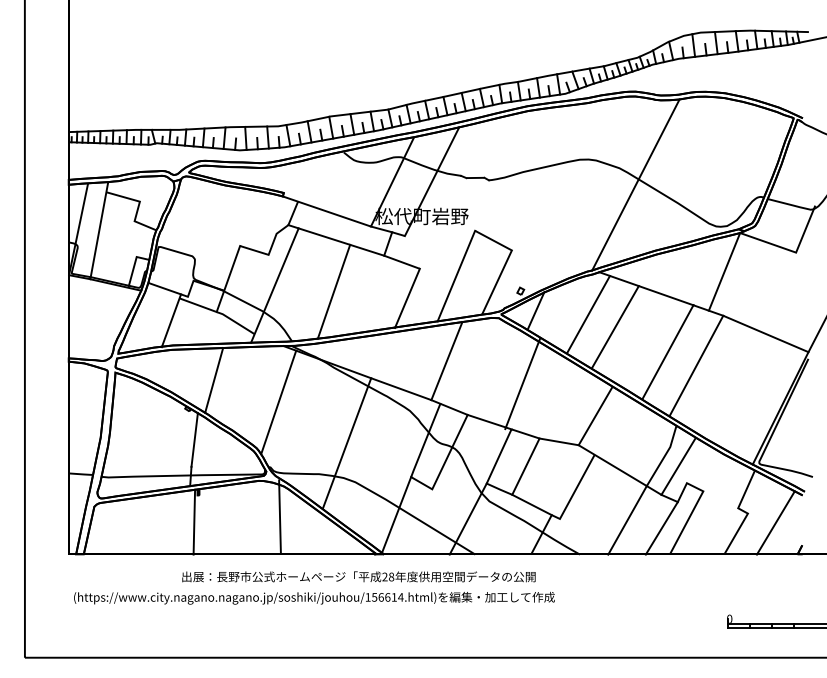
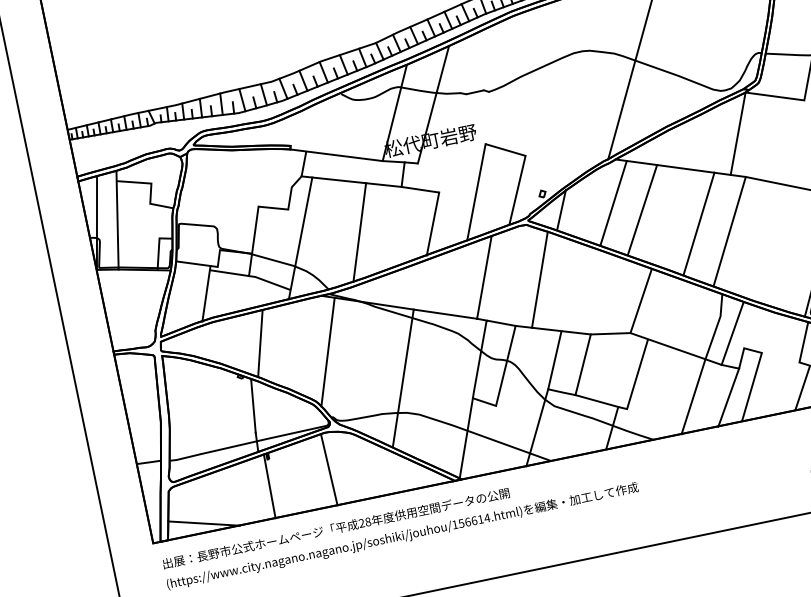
line: (522, 383) -> (539, 279), moved
line: (279, 516) -> (328, 469), moved
line: (122, 544) -> (203, 522), added
text: (358, 576) -> (335, 528), moved

